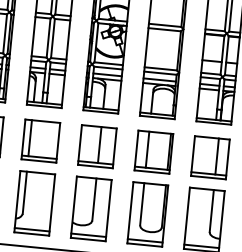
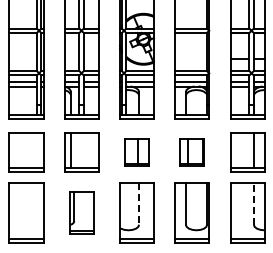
part: (96, 146) -> (136, 152), size x0.7
part: (153, 152) -> (191, 152), size x0.7
line: (94, 200) -> (139, 204), solid -> dashed
part: (34, 202) -> (81, 212), size x0.7
line: (211, 211) -> (253, 204), solid -> dashed

